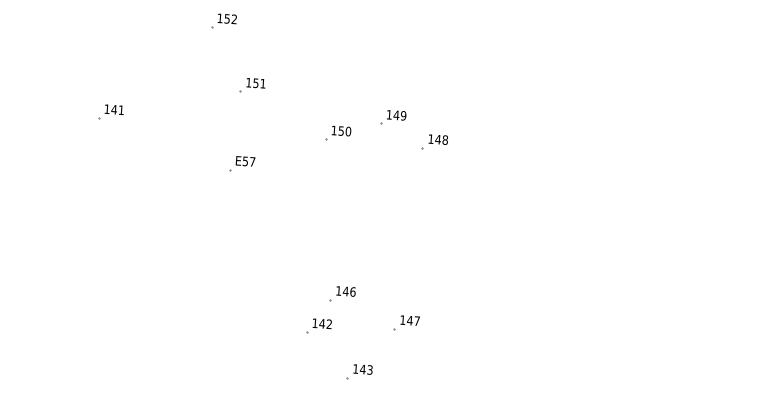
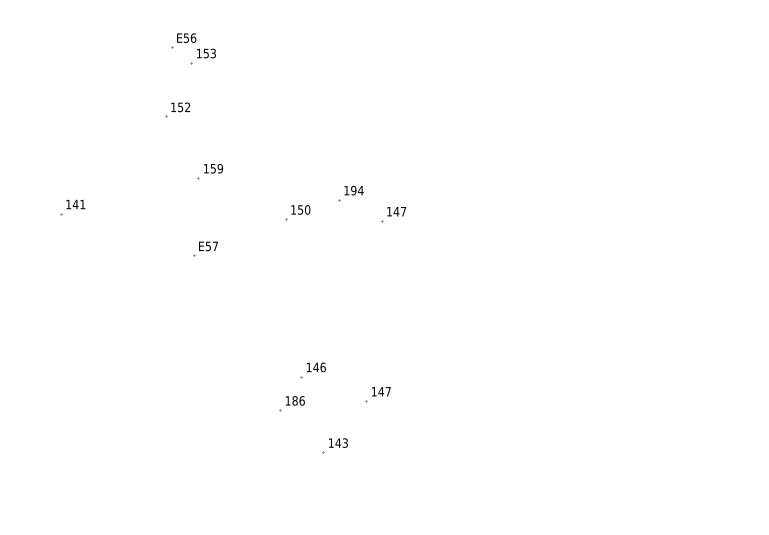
text: (263, 83) -> (220, 168), 151 -> 159
text: (399, 115) -> (356, 190), 149 -> 194
text: (445, 139) -> (403, 211), 148 -> 147
text: (325, 323) -> (298, 400), 142 -> 186

